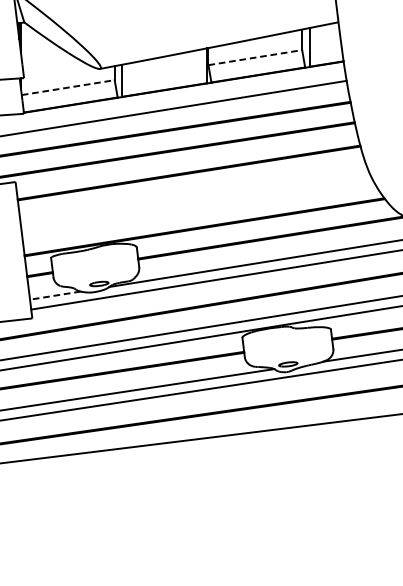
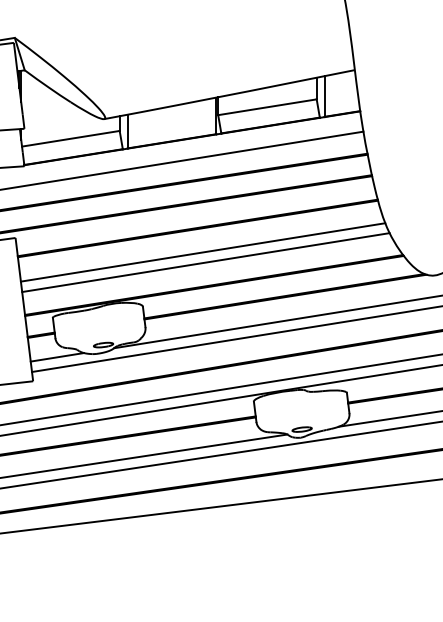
line: (255, 57) -> (267, 107), dashed -> solid
line: (68, 87) -> (71, 138), dashed -> solid
line: (193, 195) -> (202, 252), added
line: (196, 205) -> (205, 262), added
line: (55, 295) -> (57, 357), dashed -> solid

